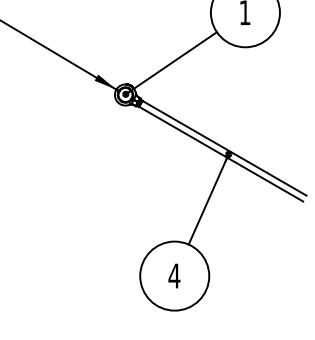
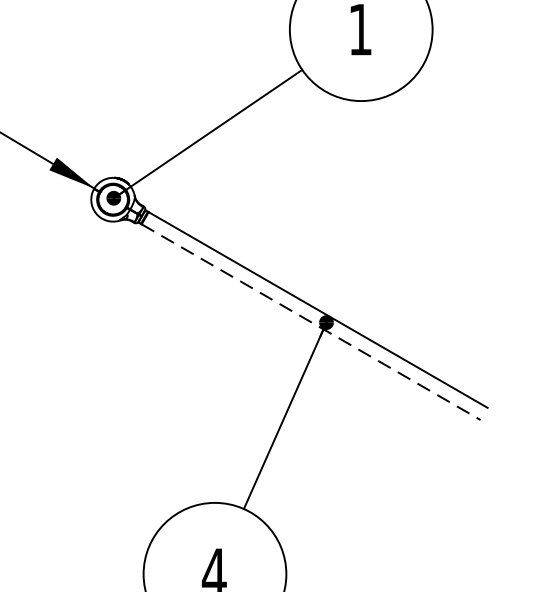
line: (221, 154) -> (311, 322), solid -> dashed

